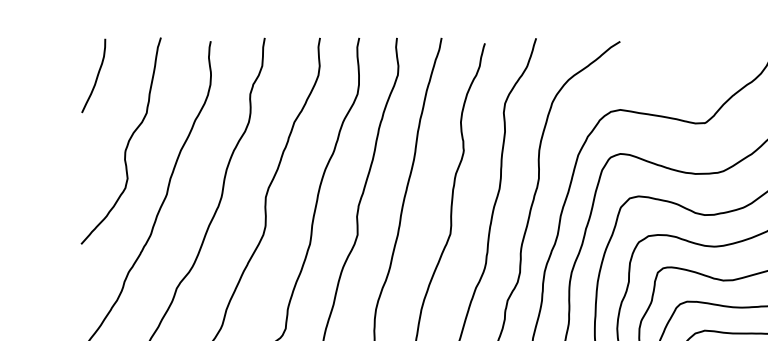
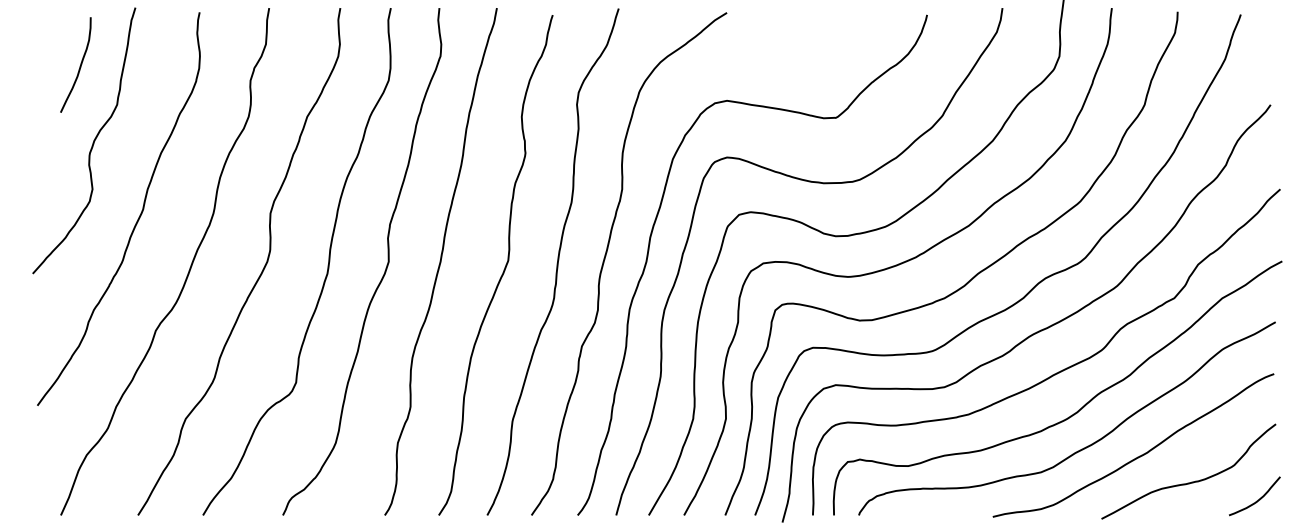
curve: (96, 77) -> (79, 66), moved

